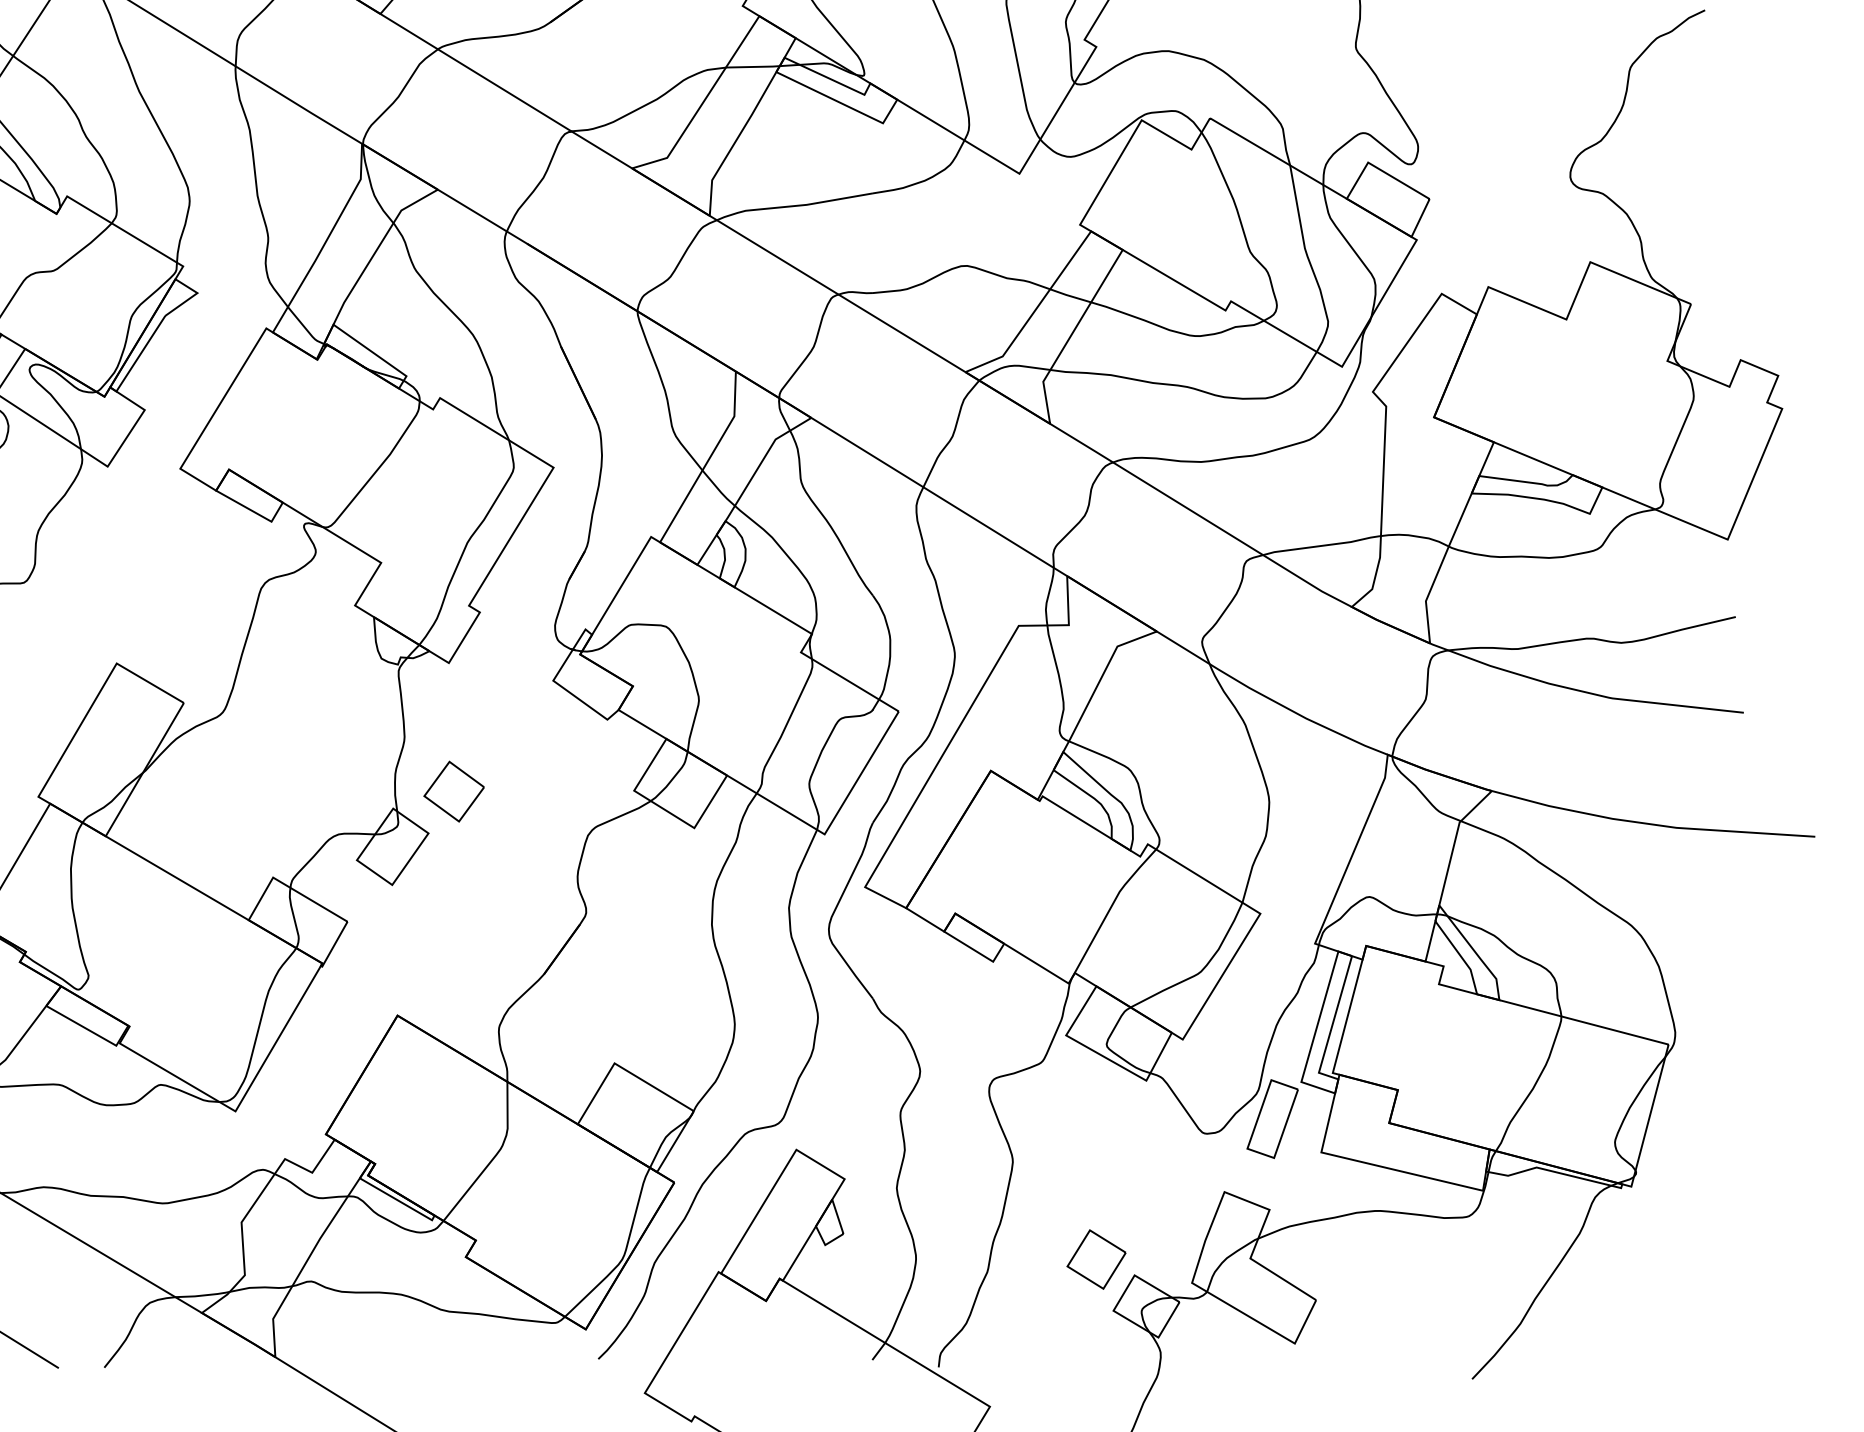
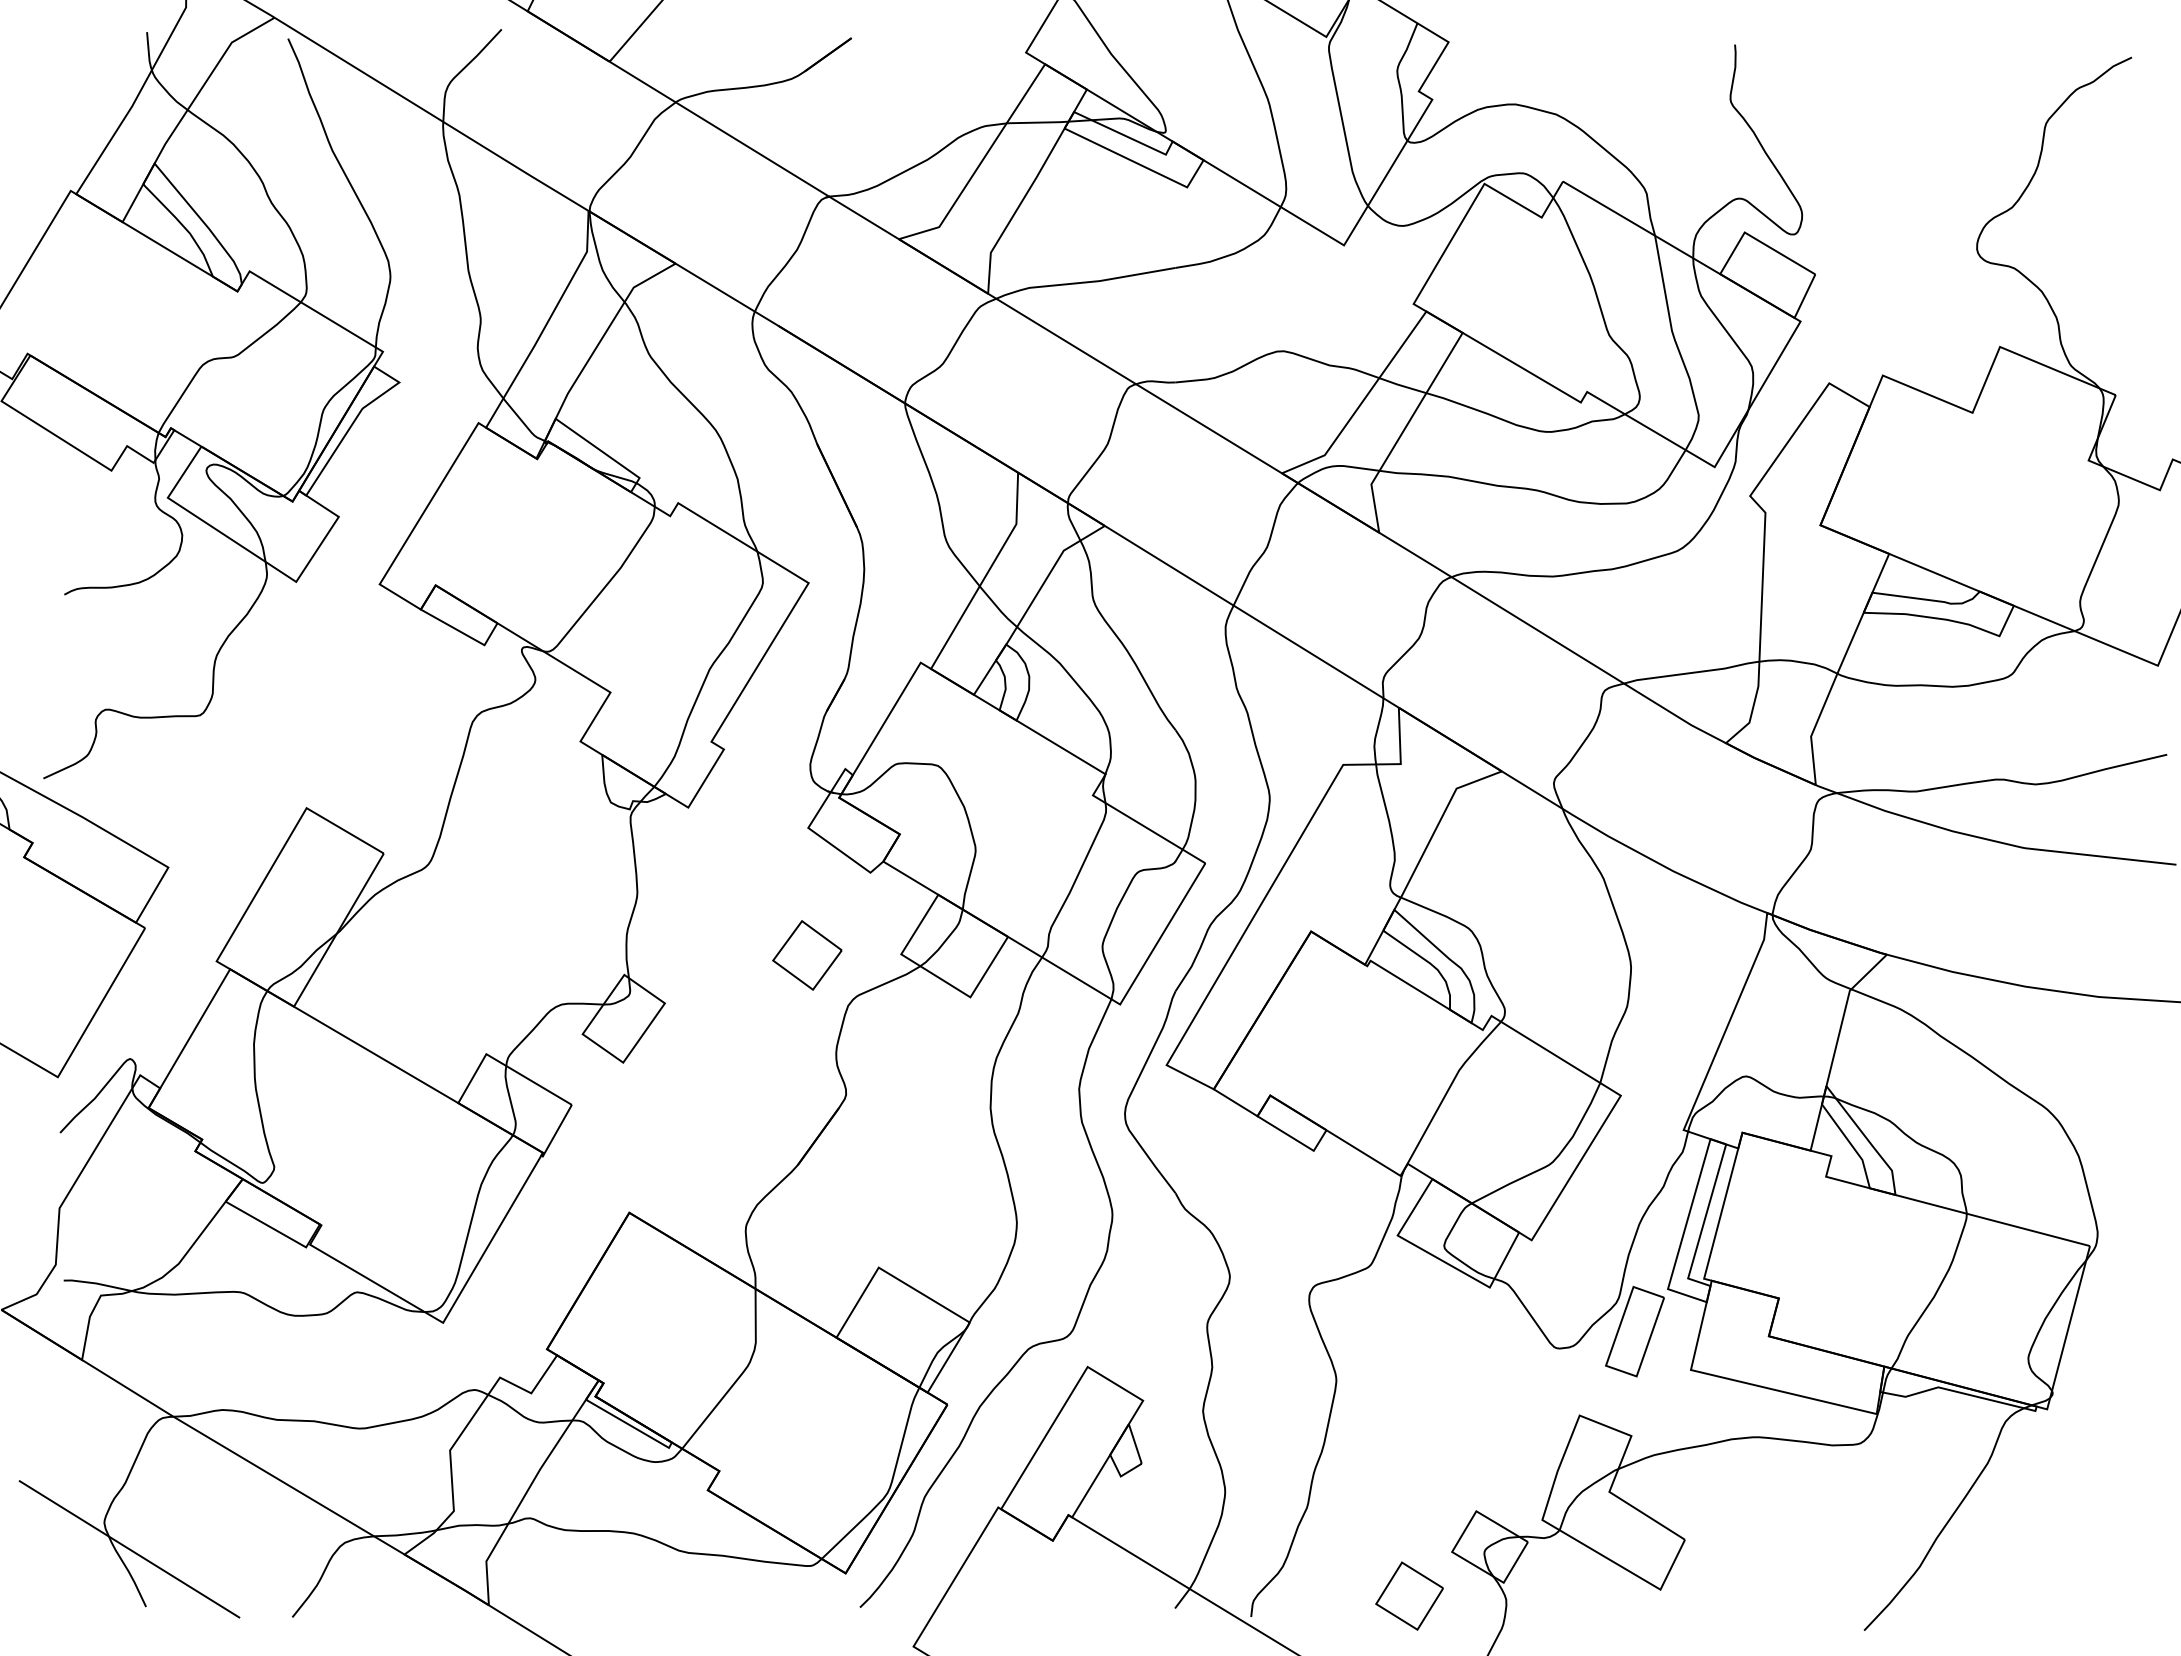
part: (454, 791) -> (807, 955), moved
part: (1096, 1259) -> (1409, 1595), moved

